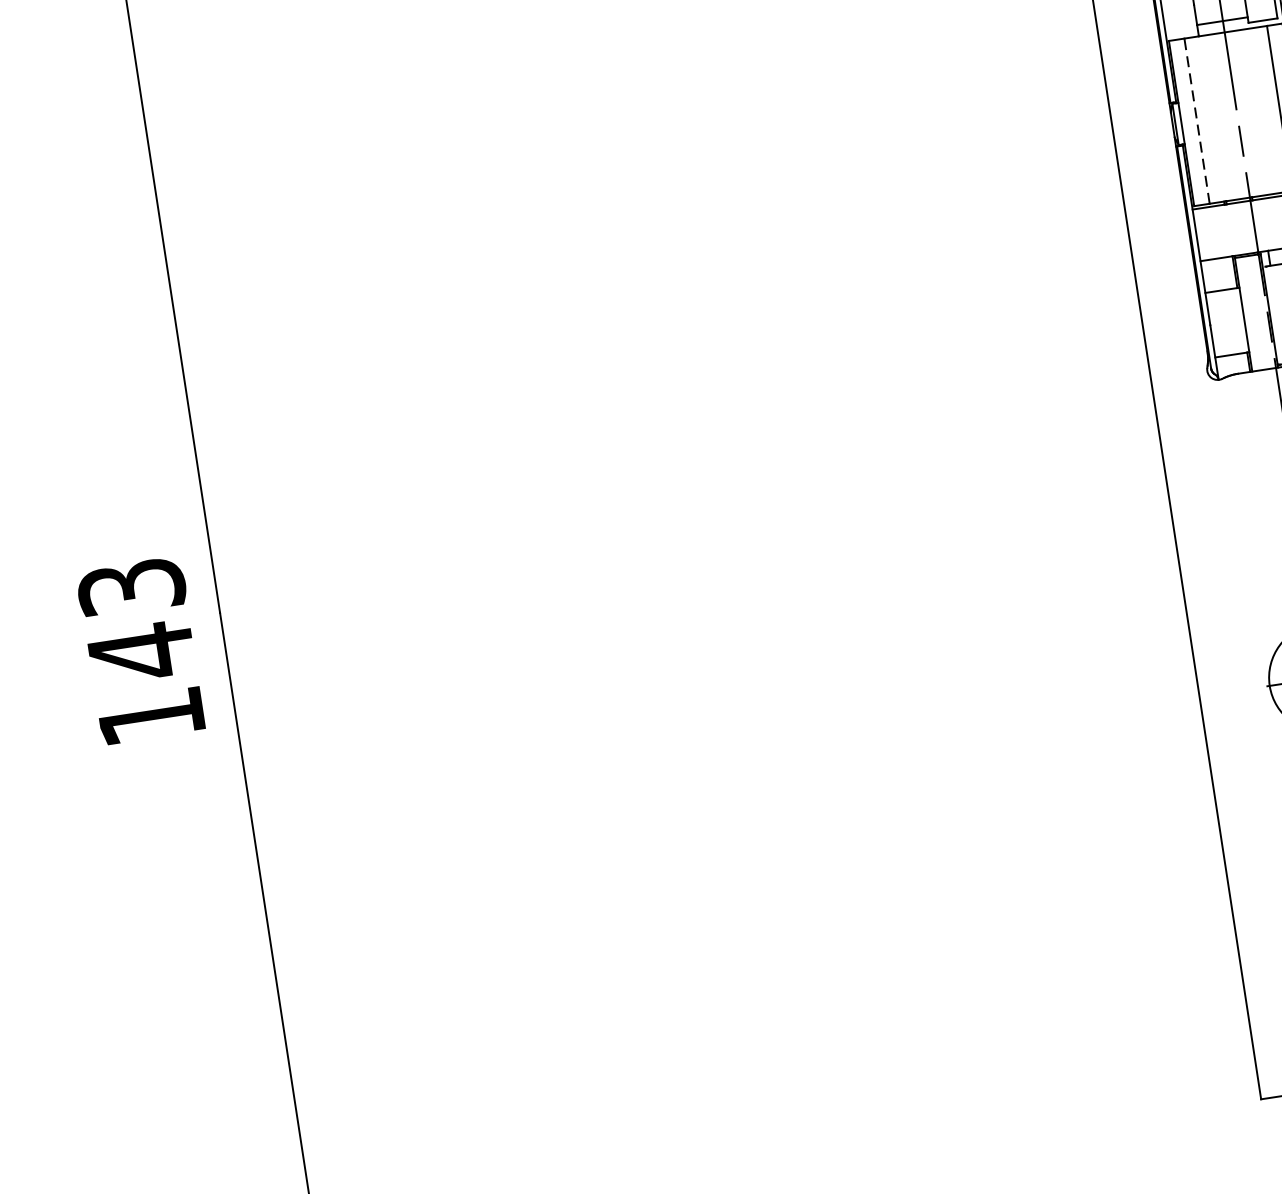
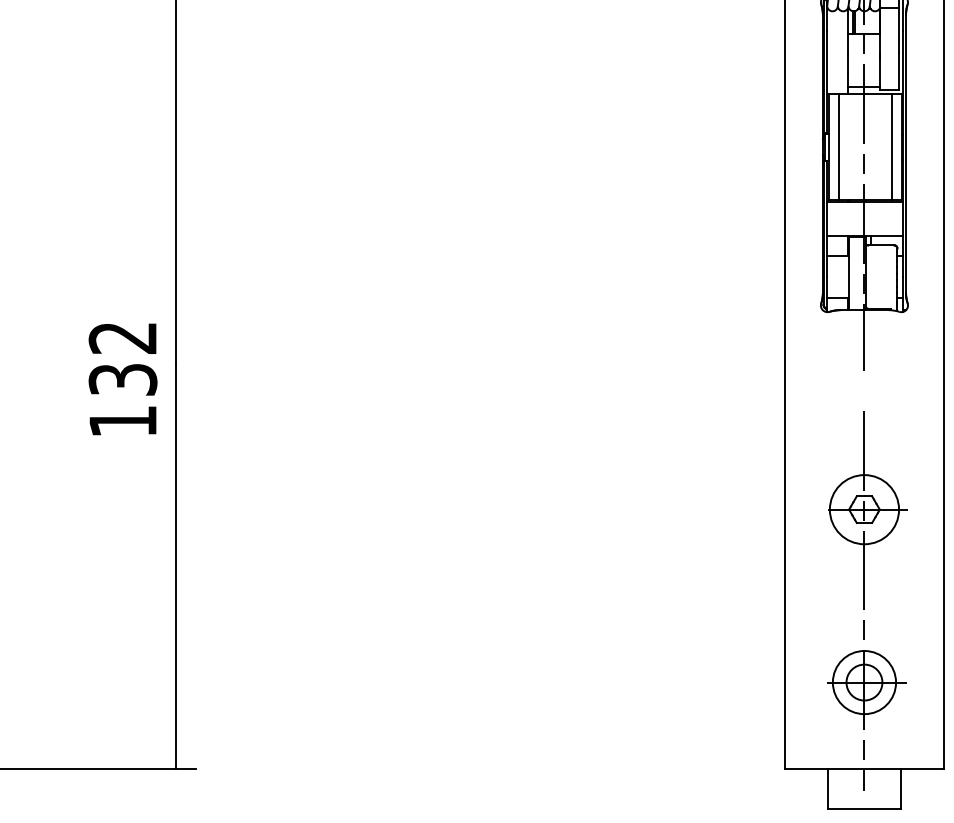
line: (1196, 120) -> (838, 146), dashed -> solid
text: (135, 620) -> (122, 359), 143 -> 132

